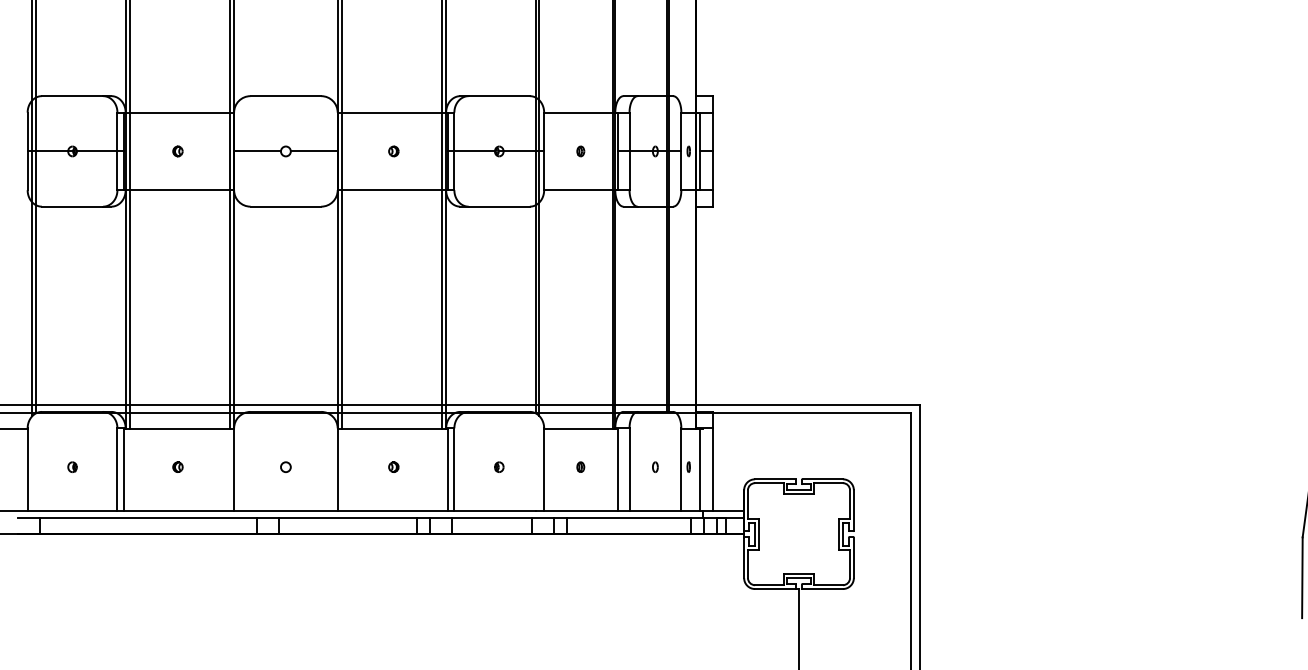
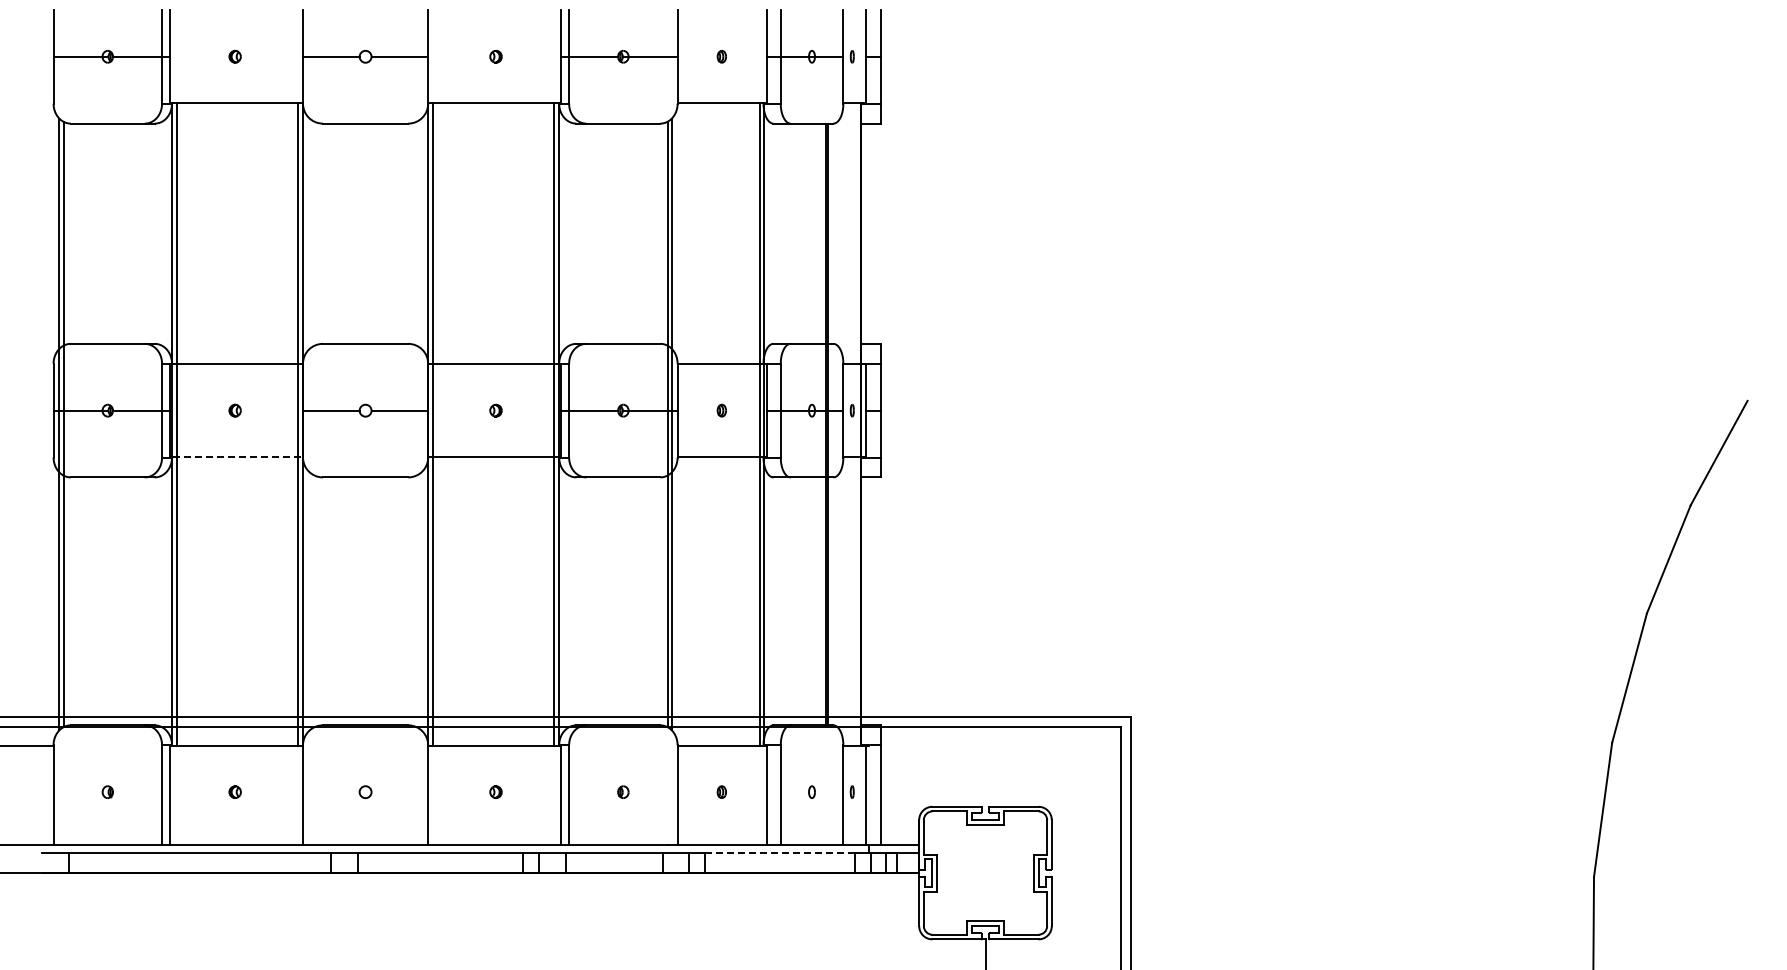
line: (180, 190) -> (238, 457), solid -> dashed
line: (628, 517) -> (779, 853), solid -> dashed

